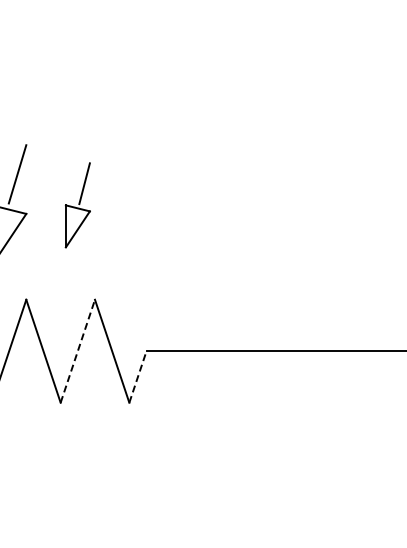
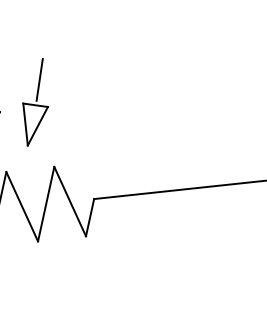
part: (77, 205) -> (35, 102), size x1.43
line: (77, 350) -> (45, 203), dashed -> solid
line: (138, 376) -> (90, 217), dashed -> solid

